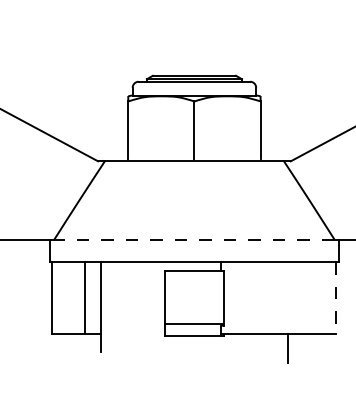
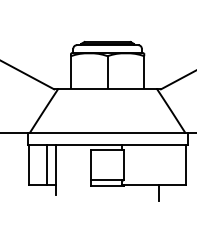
line: (194, 239) -> (107, 132), dashed -> solid
line: (336, 298) -> (186, 165), dashed -> solid

